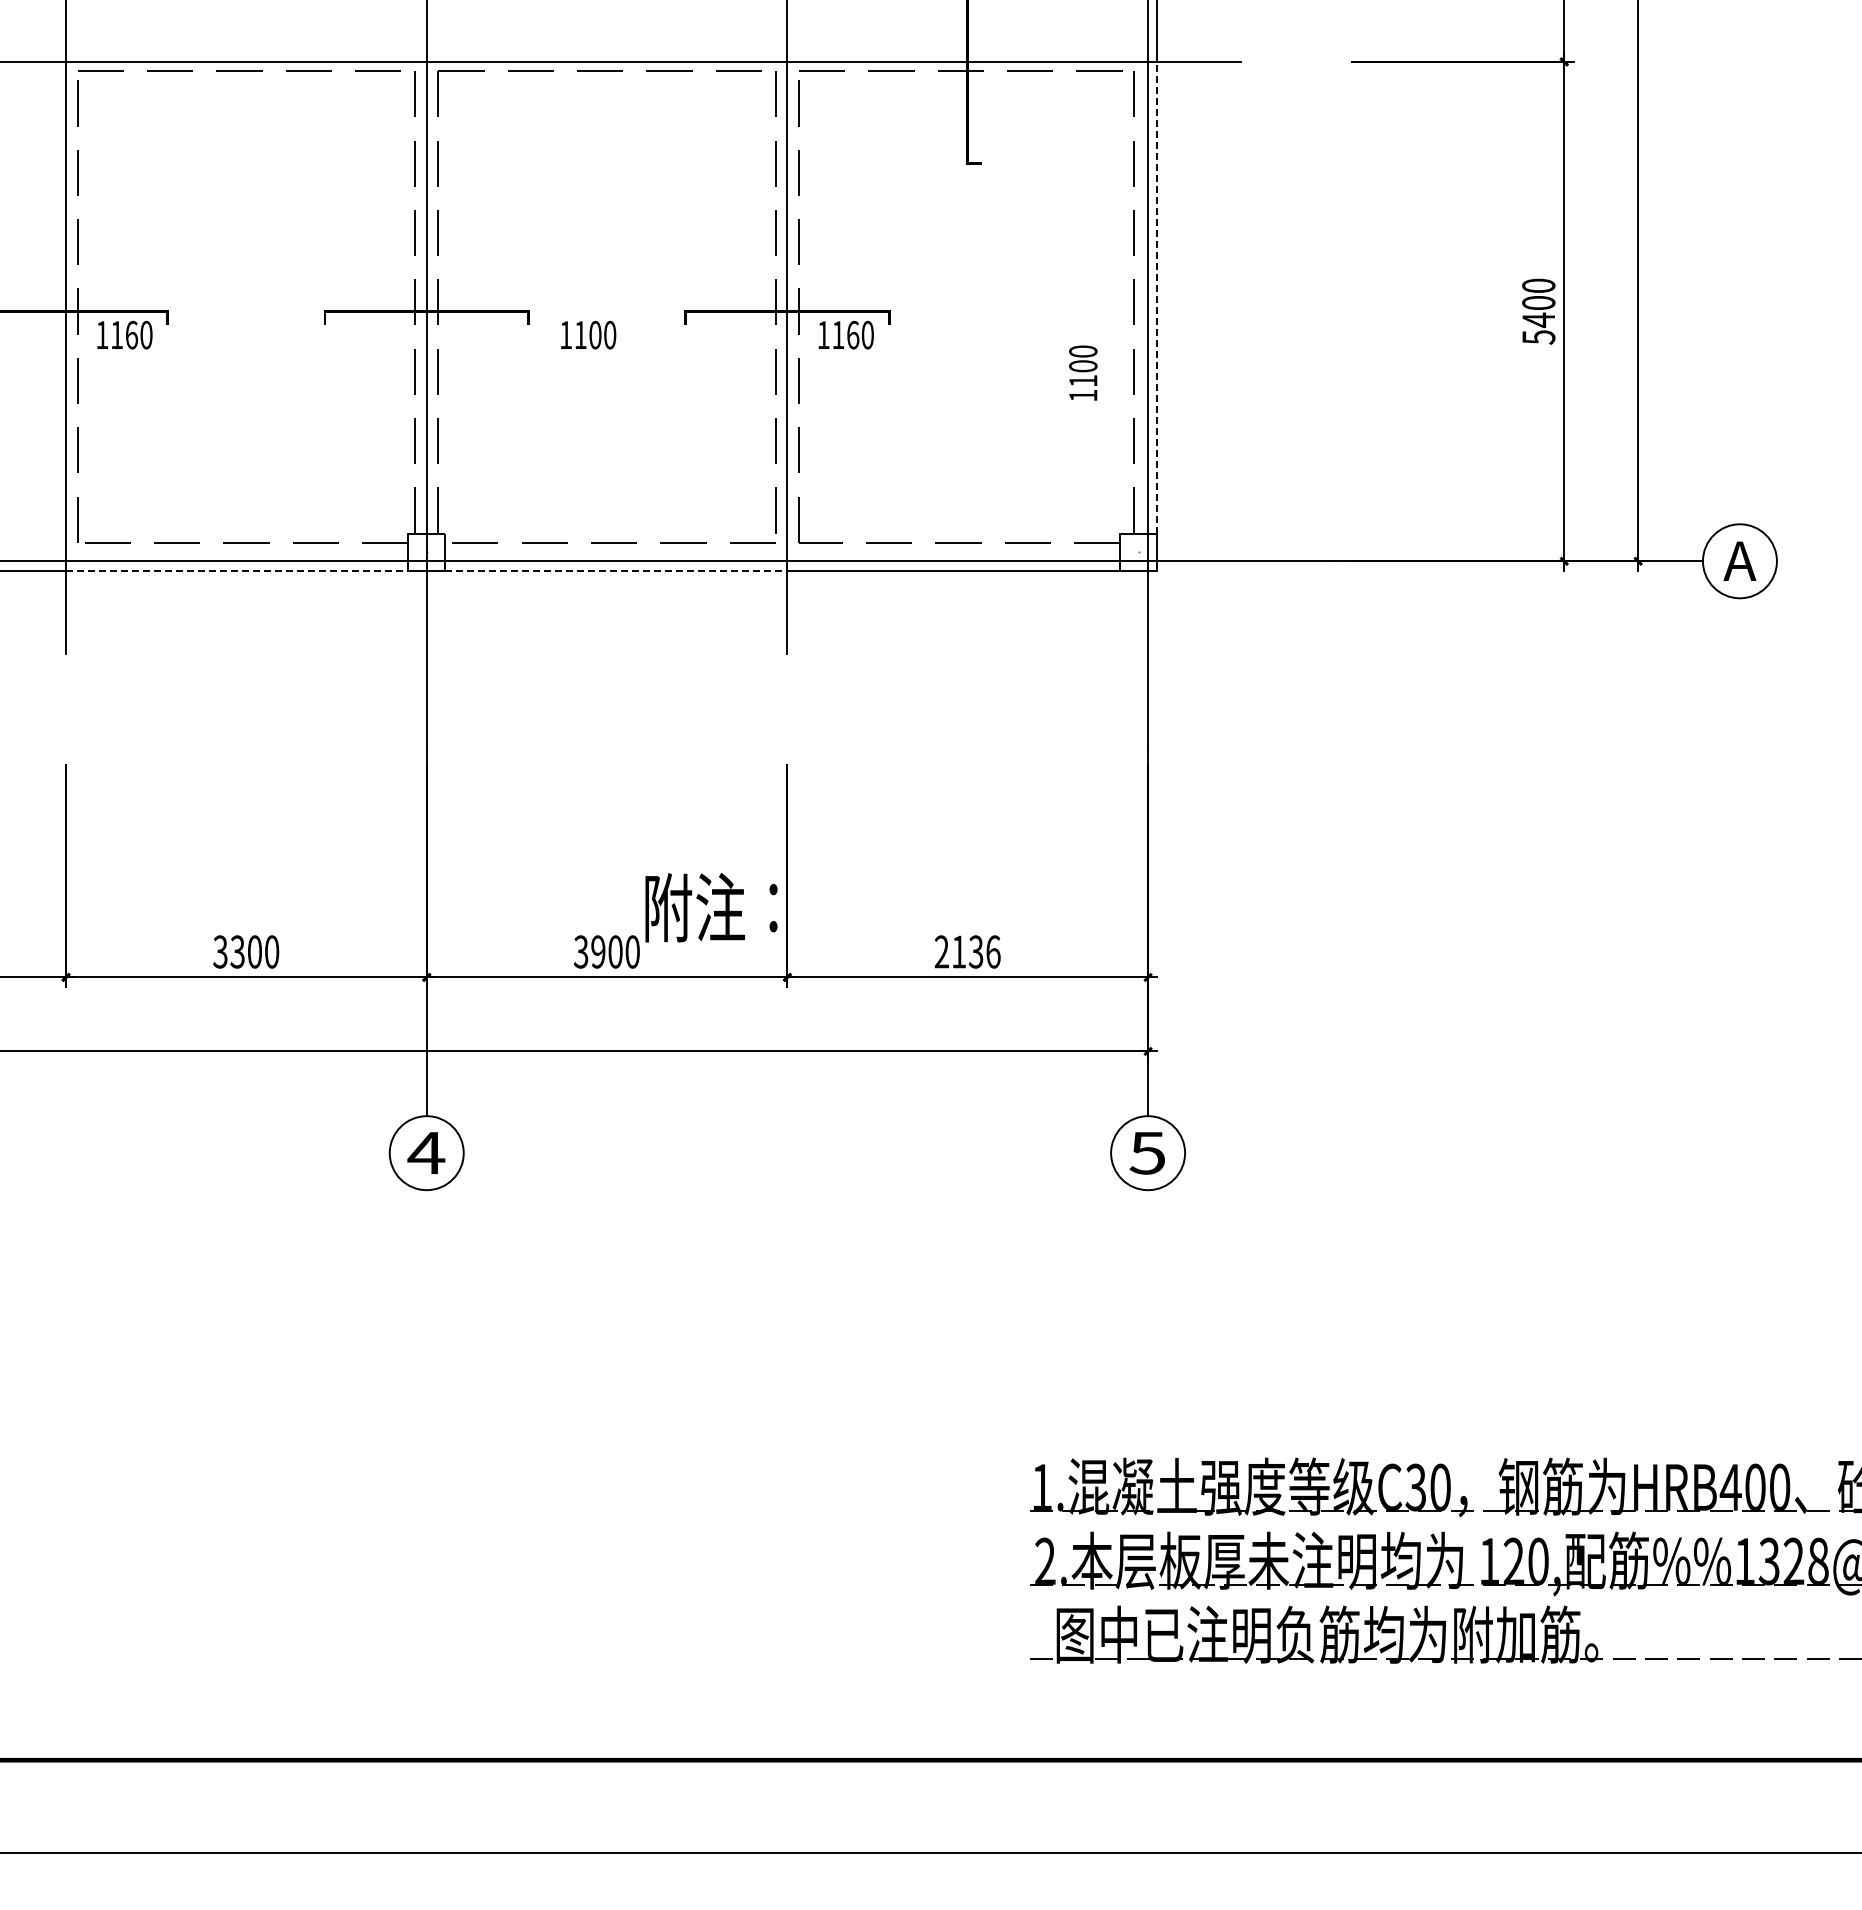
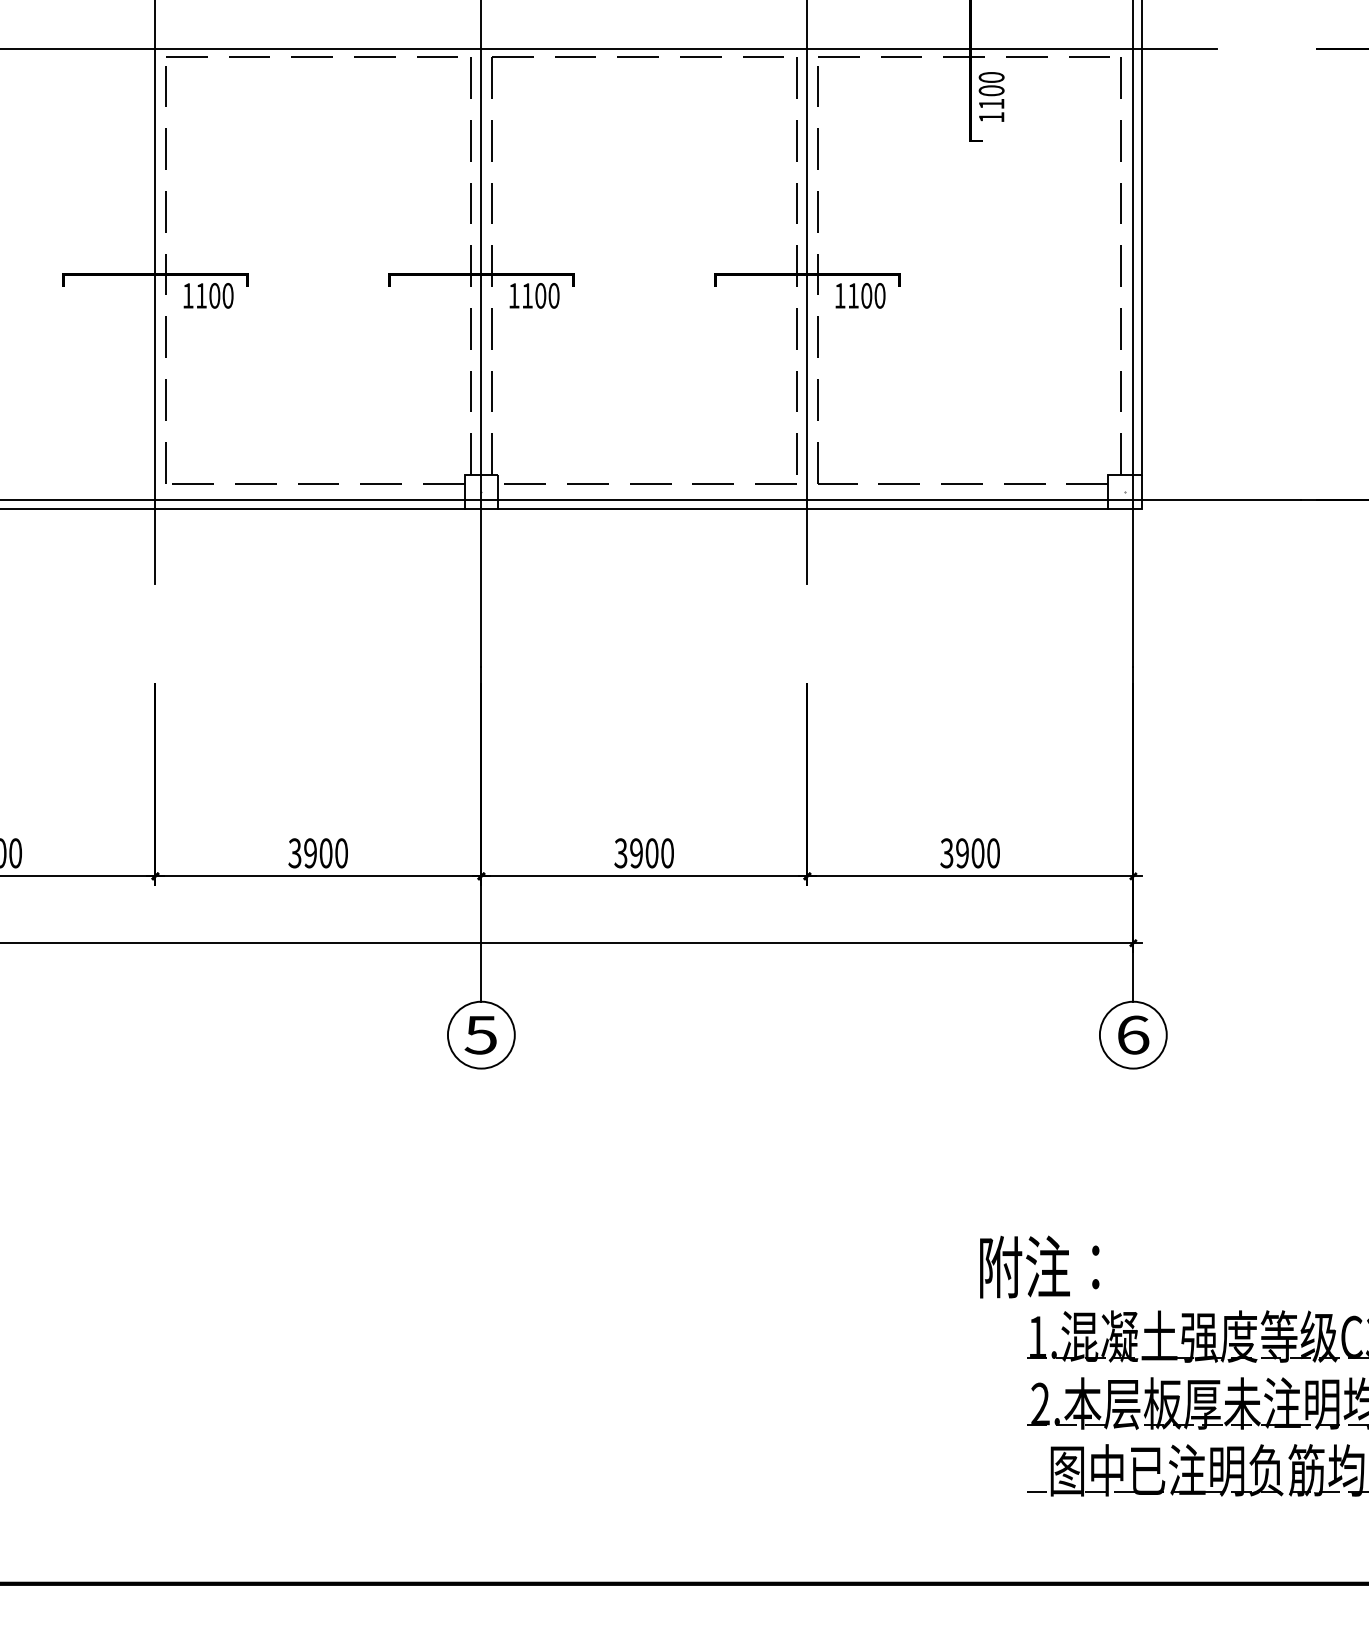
line: (1157, 297) -> (1141, 261), dashed -> solid
text: (131, 334) -> (214, 295), 1160 -> 1100
text: (588, 334) -> (534, 295), moved
text: (853, 334) -> (867, 295), 1160 -> 1100
text: (1083, 372) -> (991, 96), moved
line: (237, 570) -> (310, 508), dashed -> solid
line: (616, 570) -> (652, 508), dashed -> solid
text: (711, 907) -> (1039, 1266), moved
text: (237, 951) -> (310, 852), 3300 -> 3900
text: (967, 951) -> (970, 852), 2136 -> 3900
text: (1147, 1152) -> (1132, 1034), 5 -> 6
text: (426, 1153) -> (481, 1035), 4 -> 5

